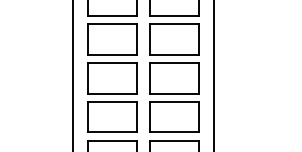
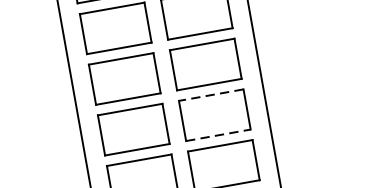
line: (174, 63) -> (211, 95), solid -> dashed
line: (174, 93) -> (218, 135), solid -> dashed

